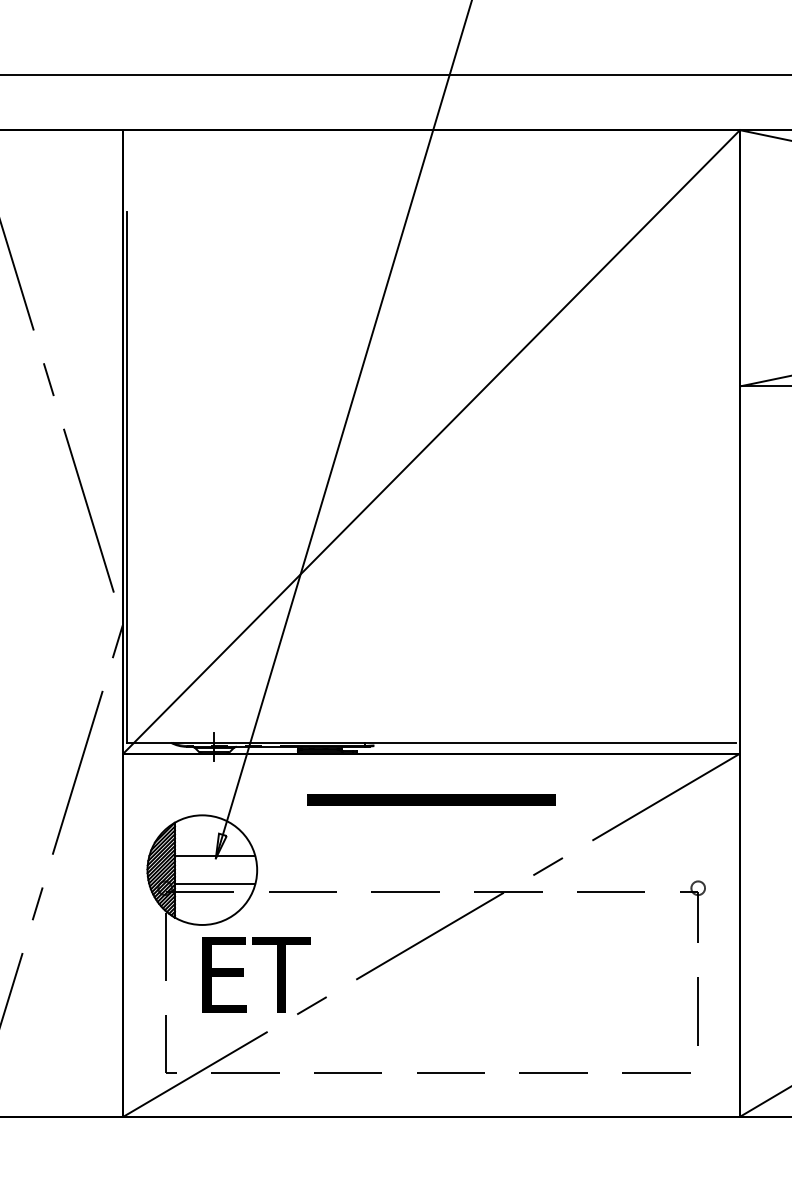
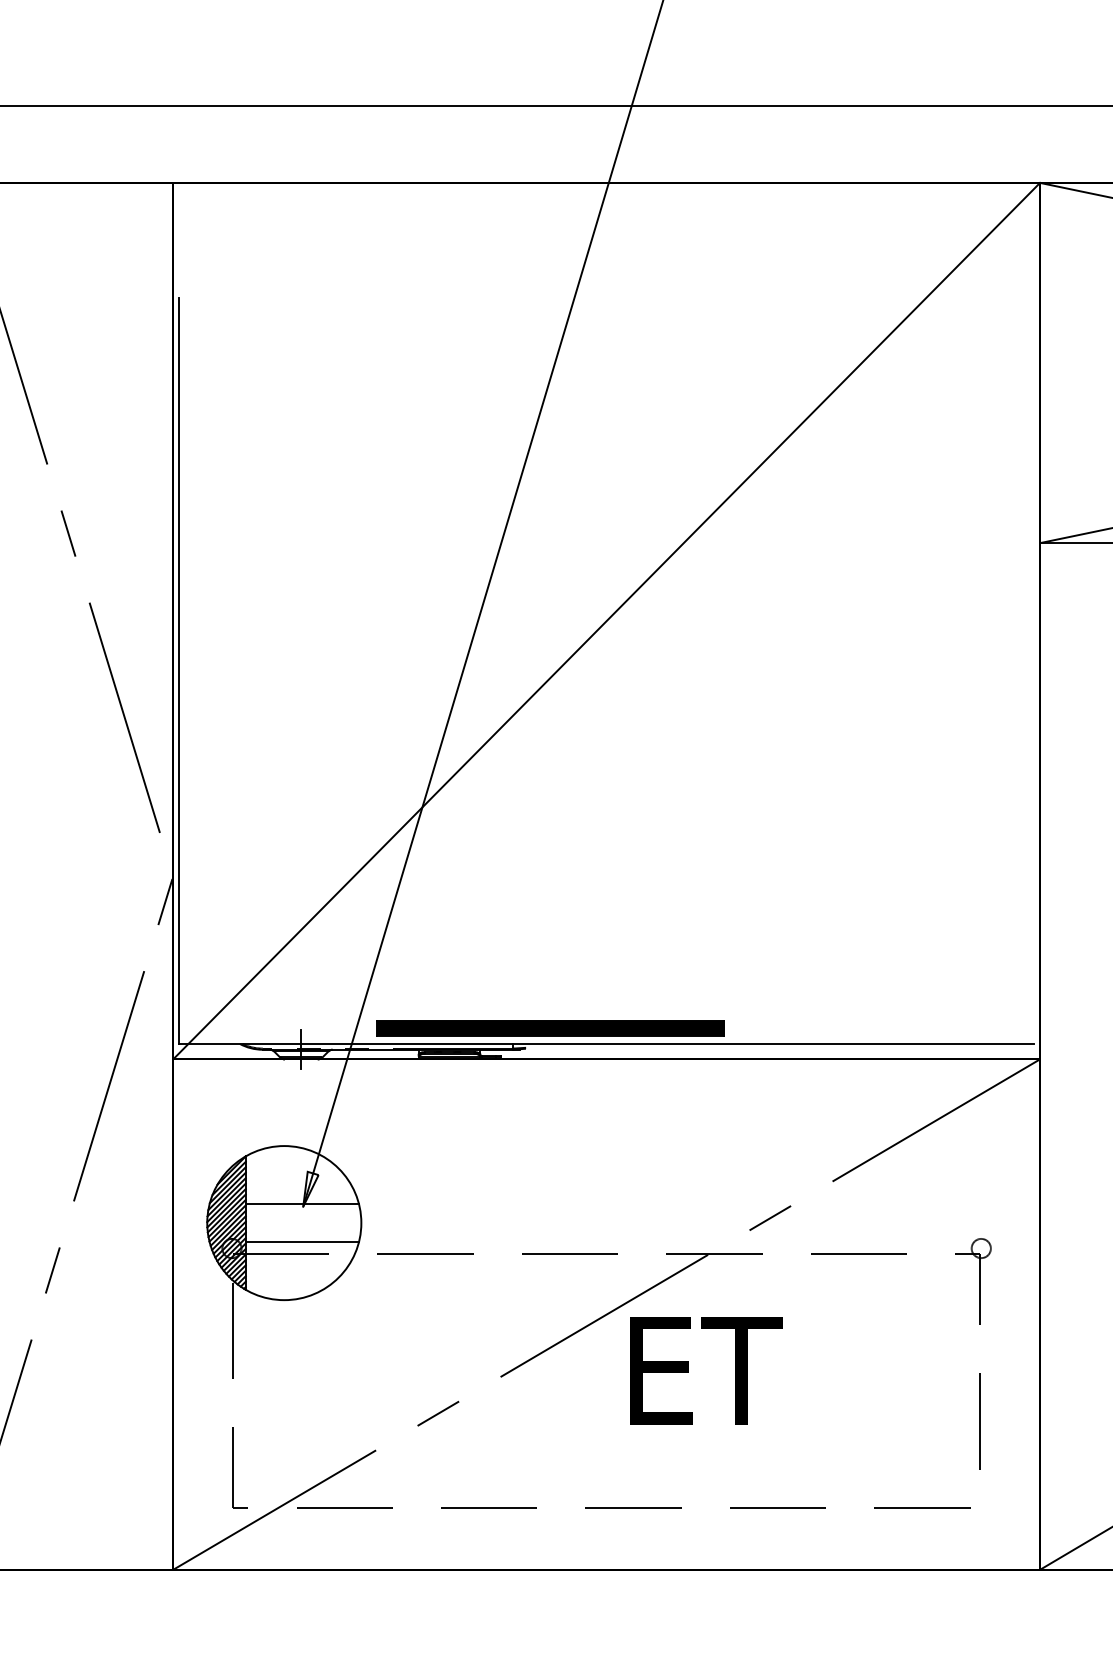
part: (431, 800) -> (550, 1028), moved
text: (256, 975) -> (706, 1370), moved

